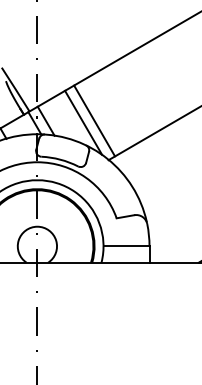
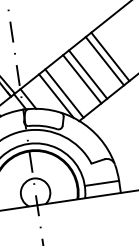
line: (161, 81) -> (109, 56), added
line: (153, 85) -> (104, 60), added
line: (128, 100) -> (87, 74), added
line: (120, 105) -> (81, 79), added

